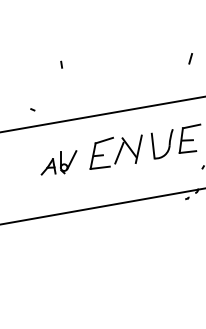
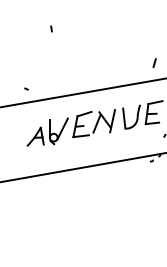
line: (190, 58) -> (154, 62), moved
line: (61, 64) -> (51, 28), moved
part: (58, 162) -> (47, 131), size x1.43

